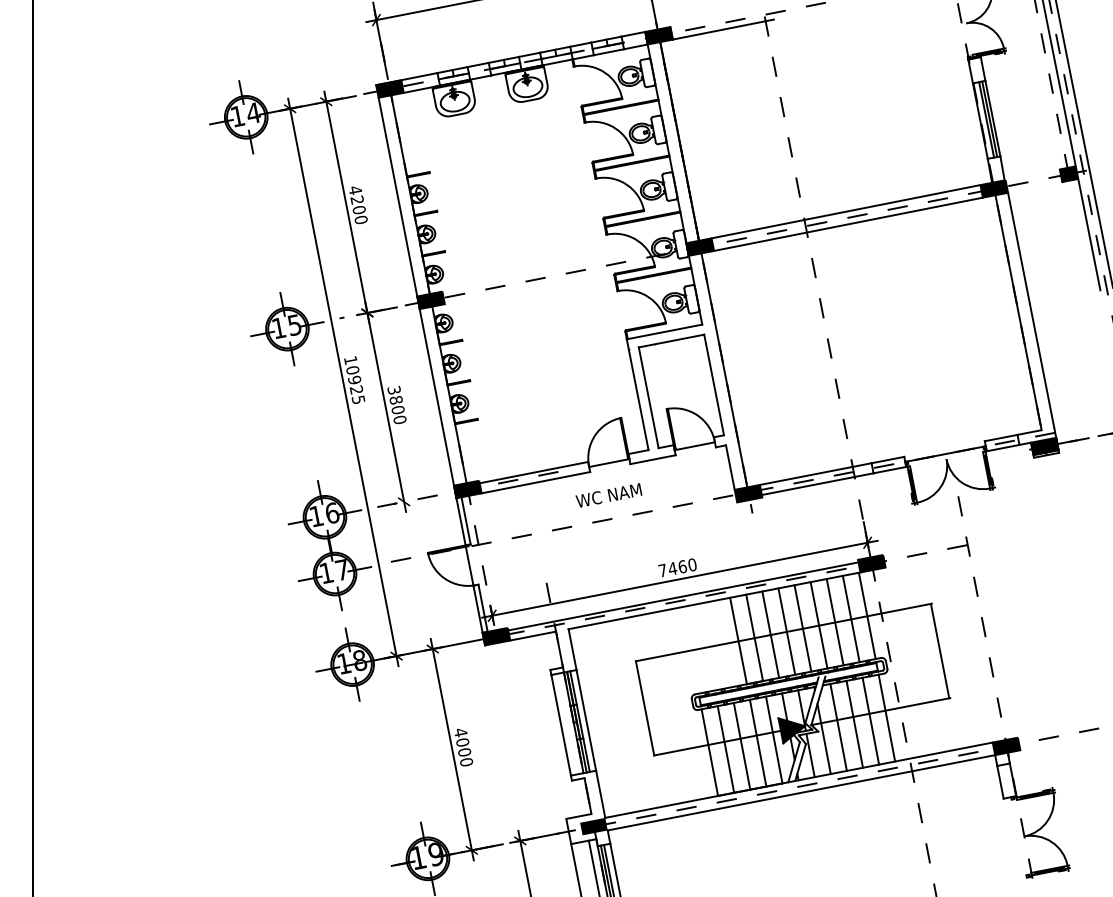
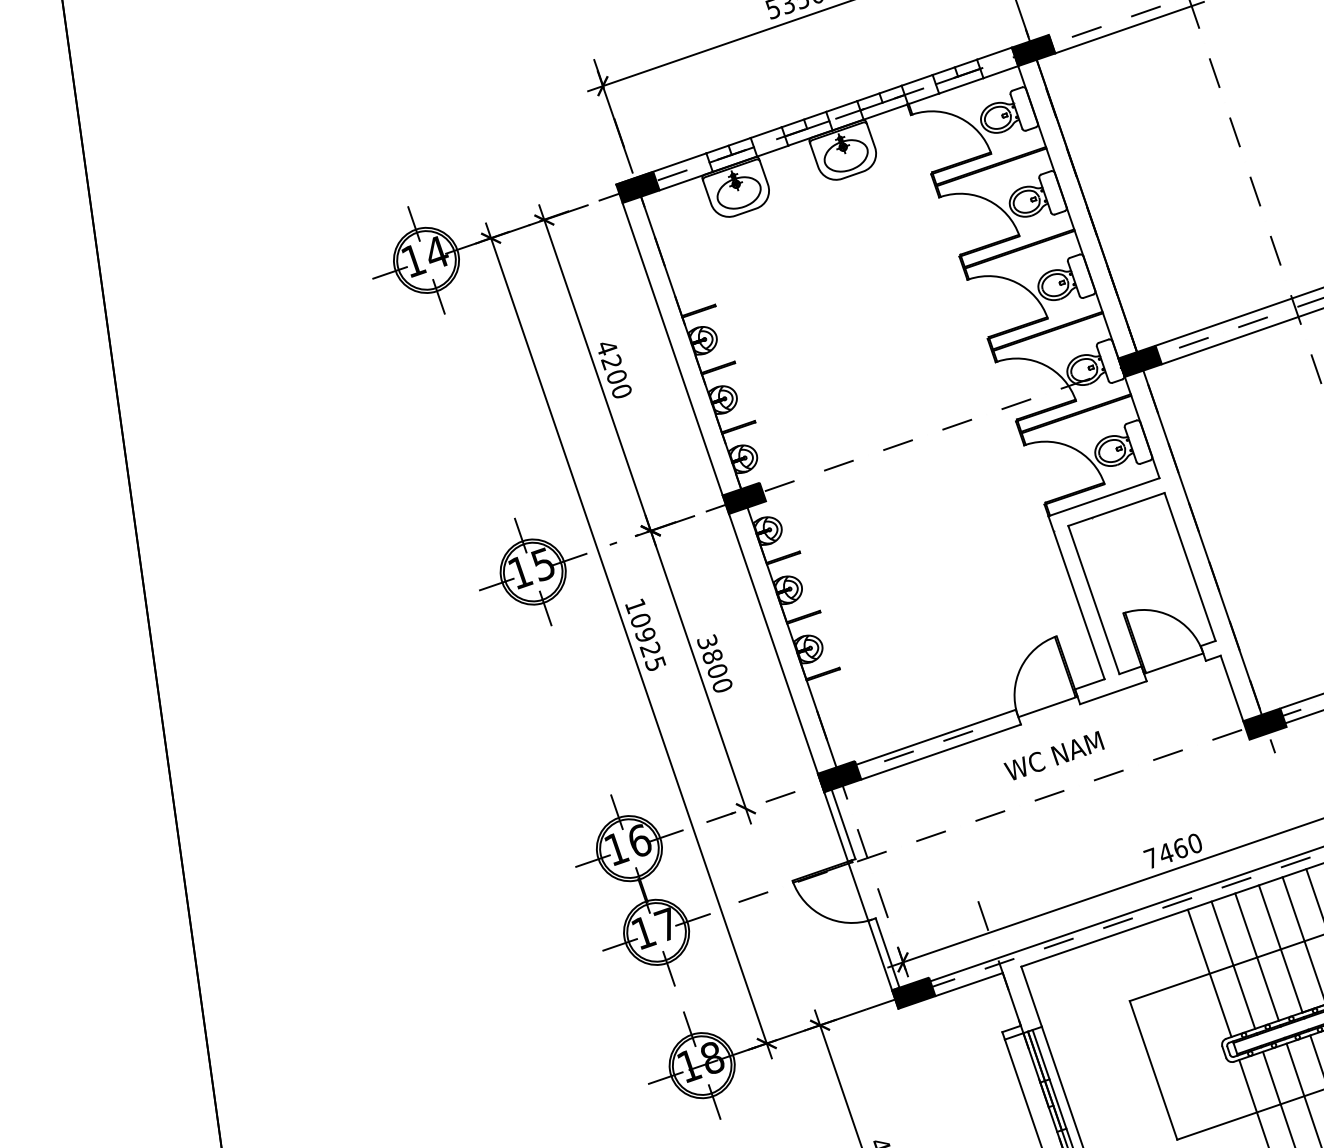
line: (722, 643) -> (1256, 956), added
line: (705, 647) -> (1232, 965), added
line: (689, 650) -> (1208, 973), added

